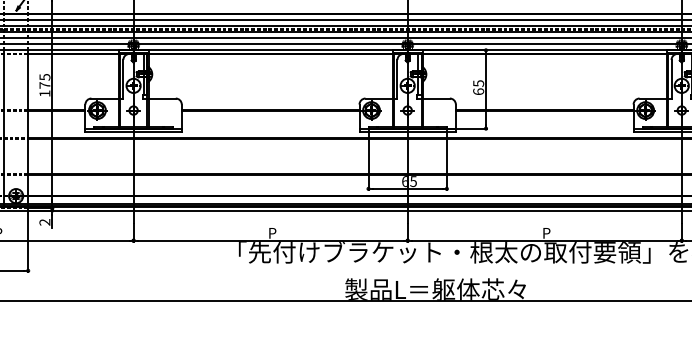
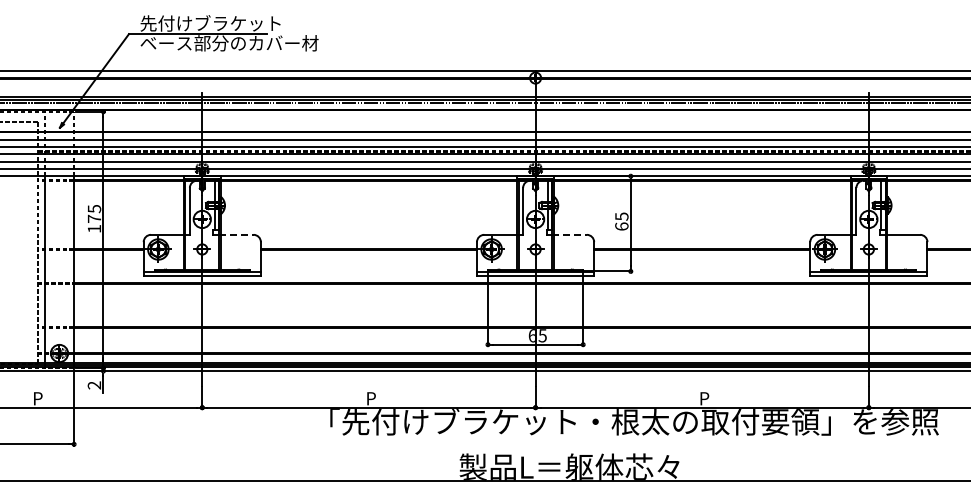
line: (161, 98) -> (236, 234), solid -> dashed
line: (436, 98) -> (570, 234), solid -> dashed

